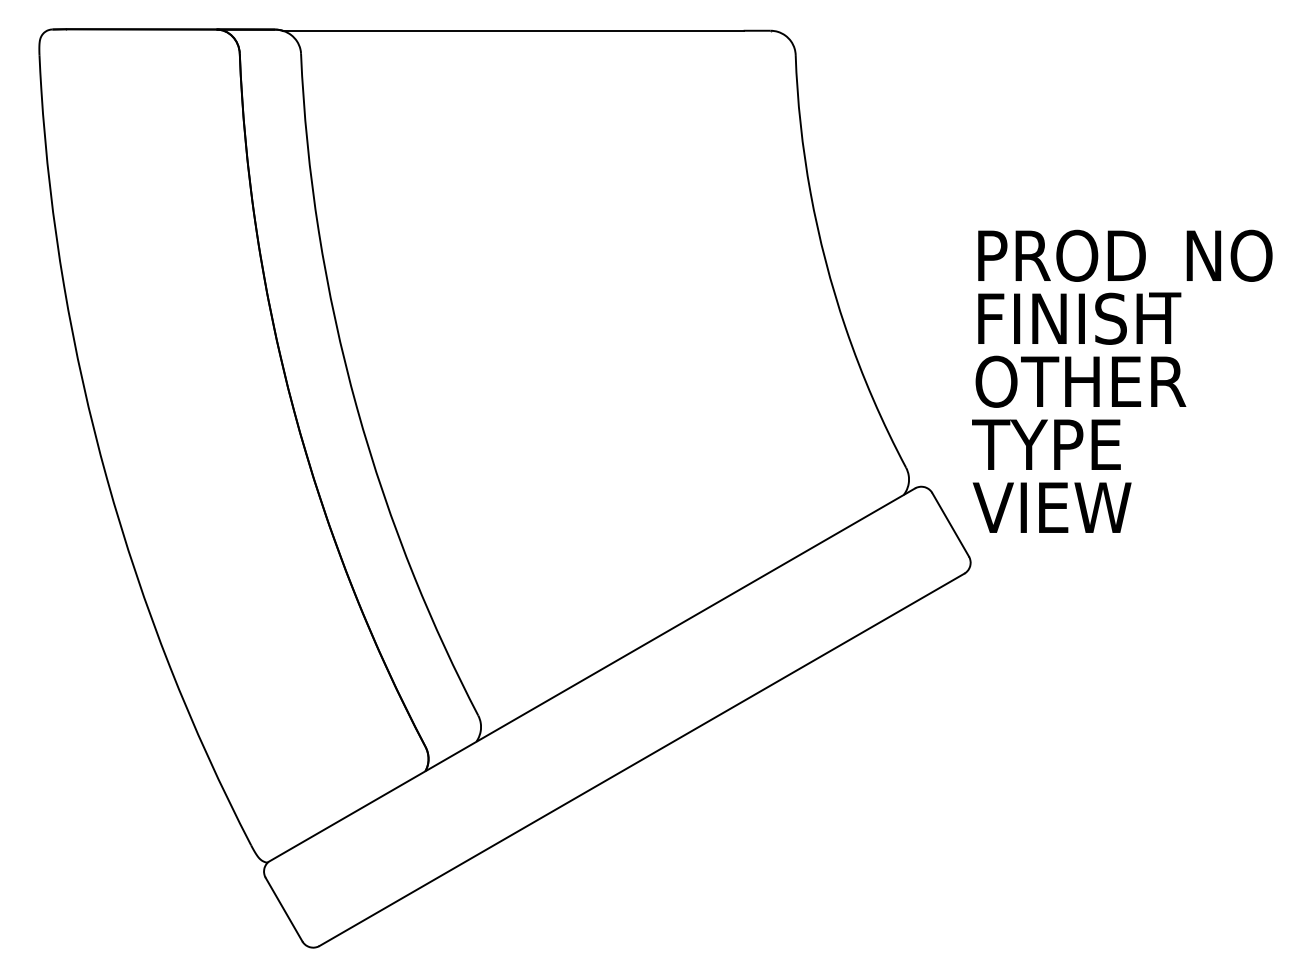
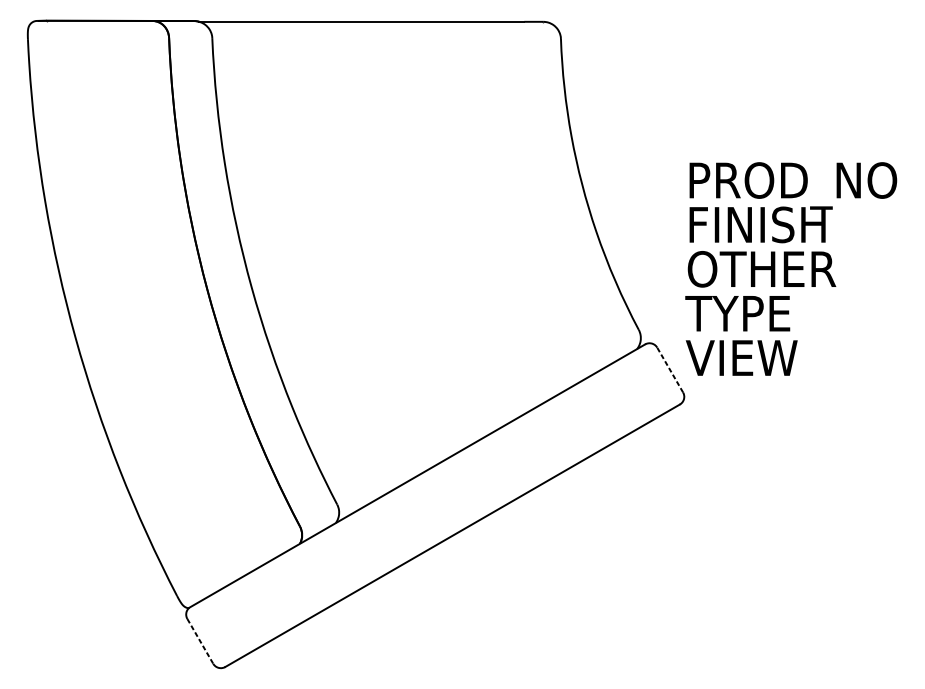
line: (950, 524) -> (670, 369), solid -> dashed
line: (284, 909) -> (200, 641), solid -> dashed

